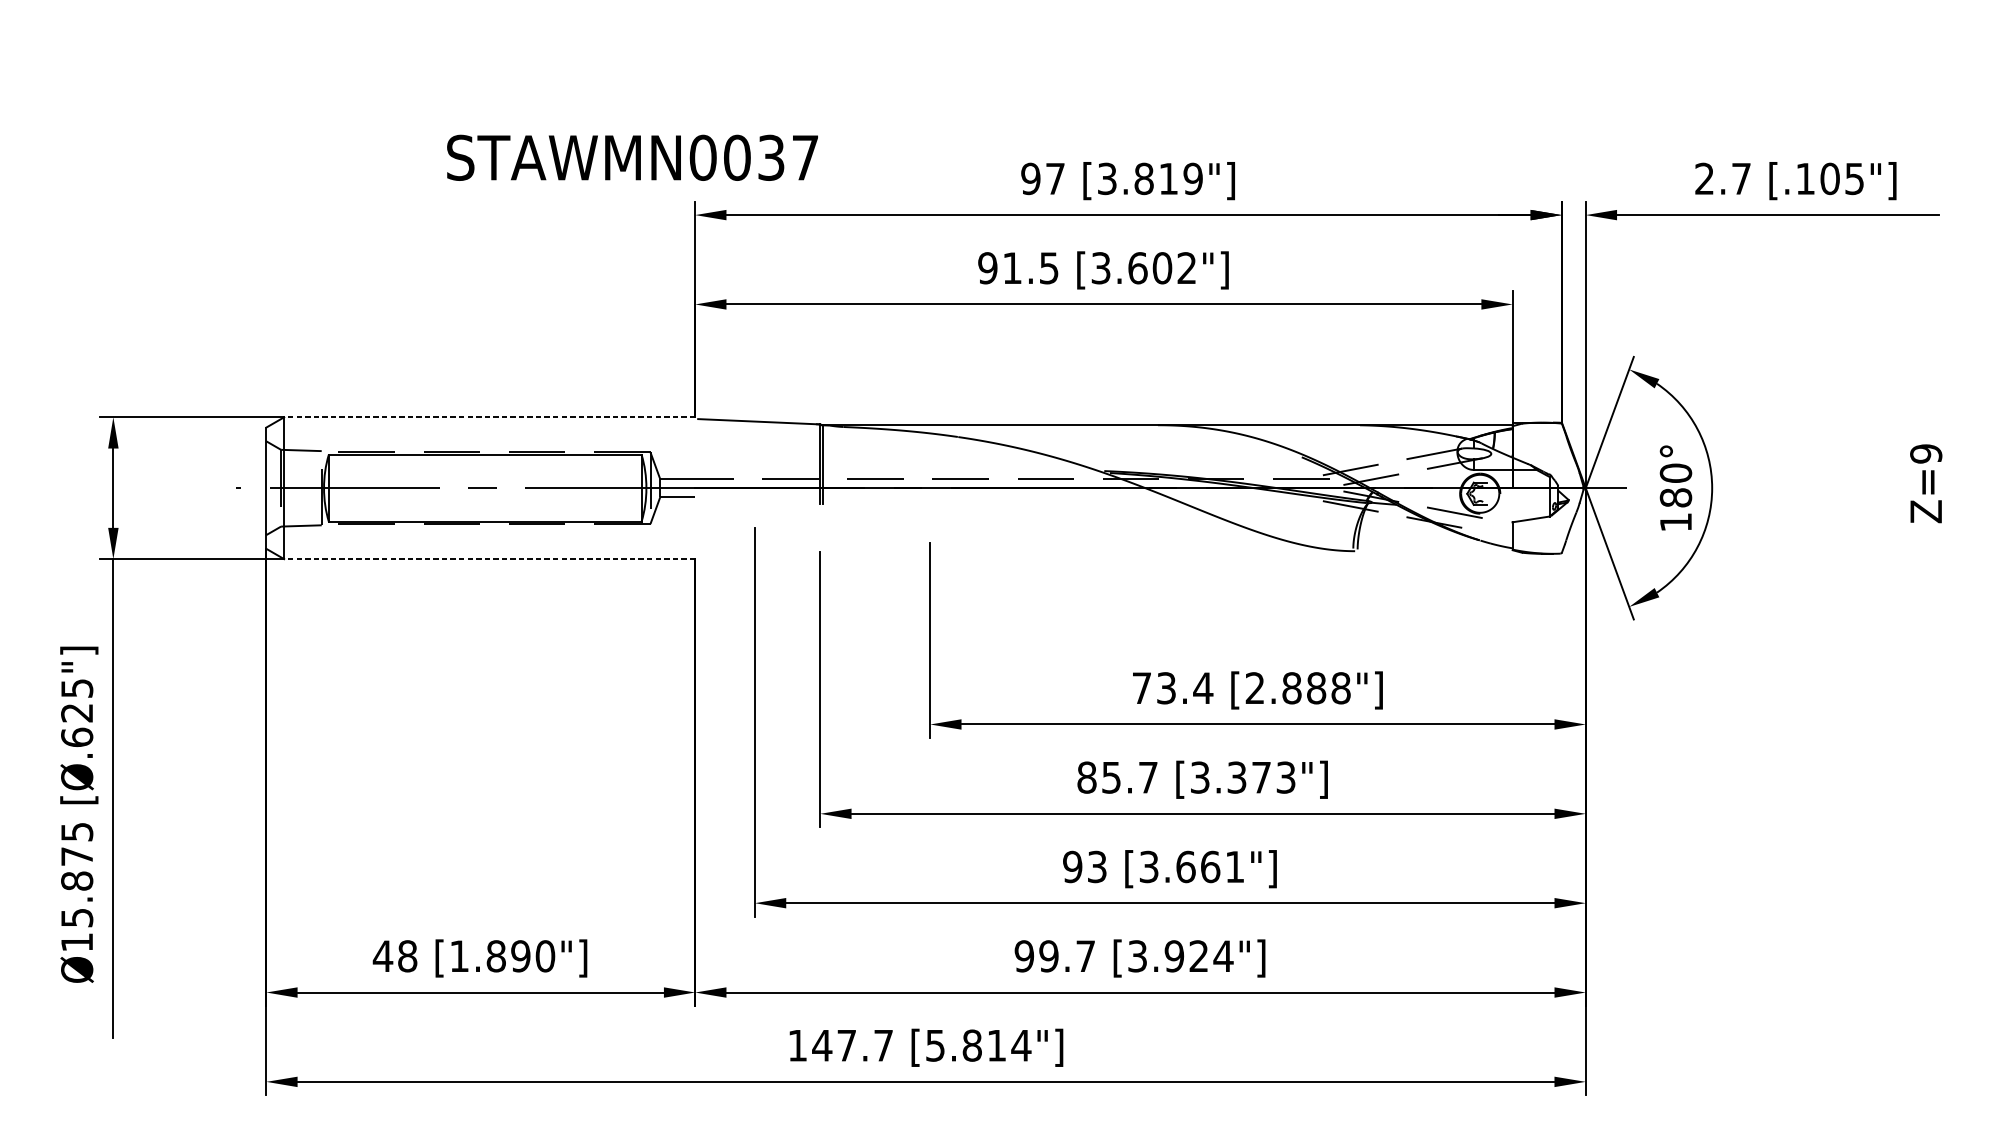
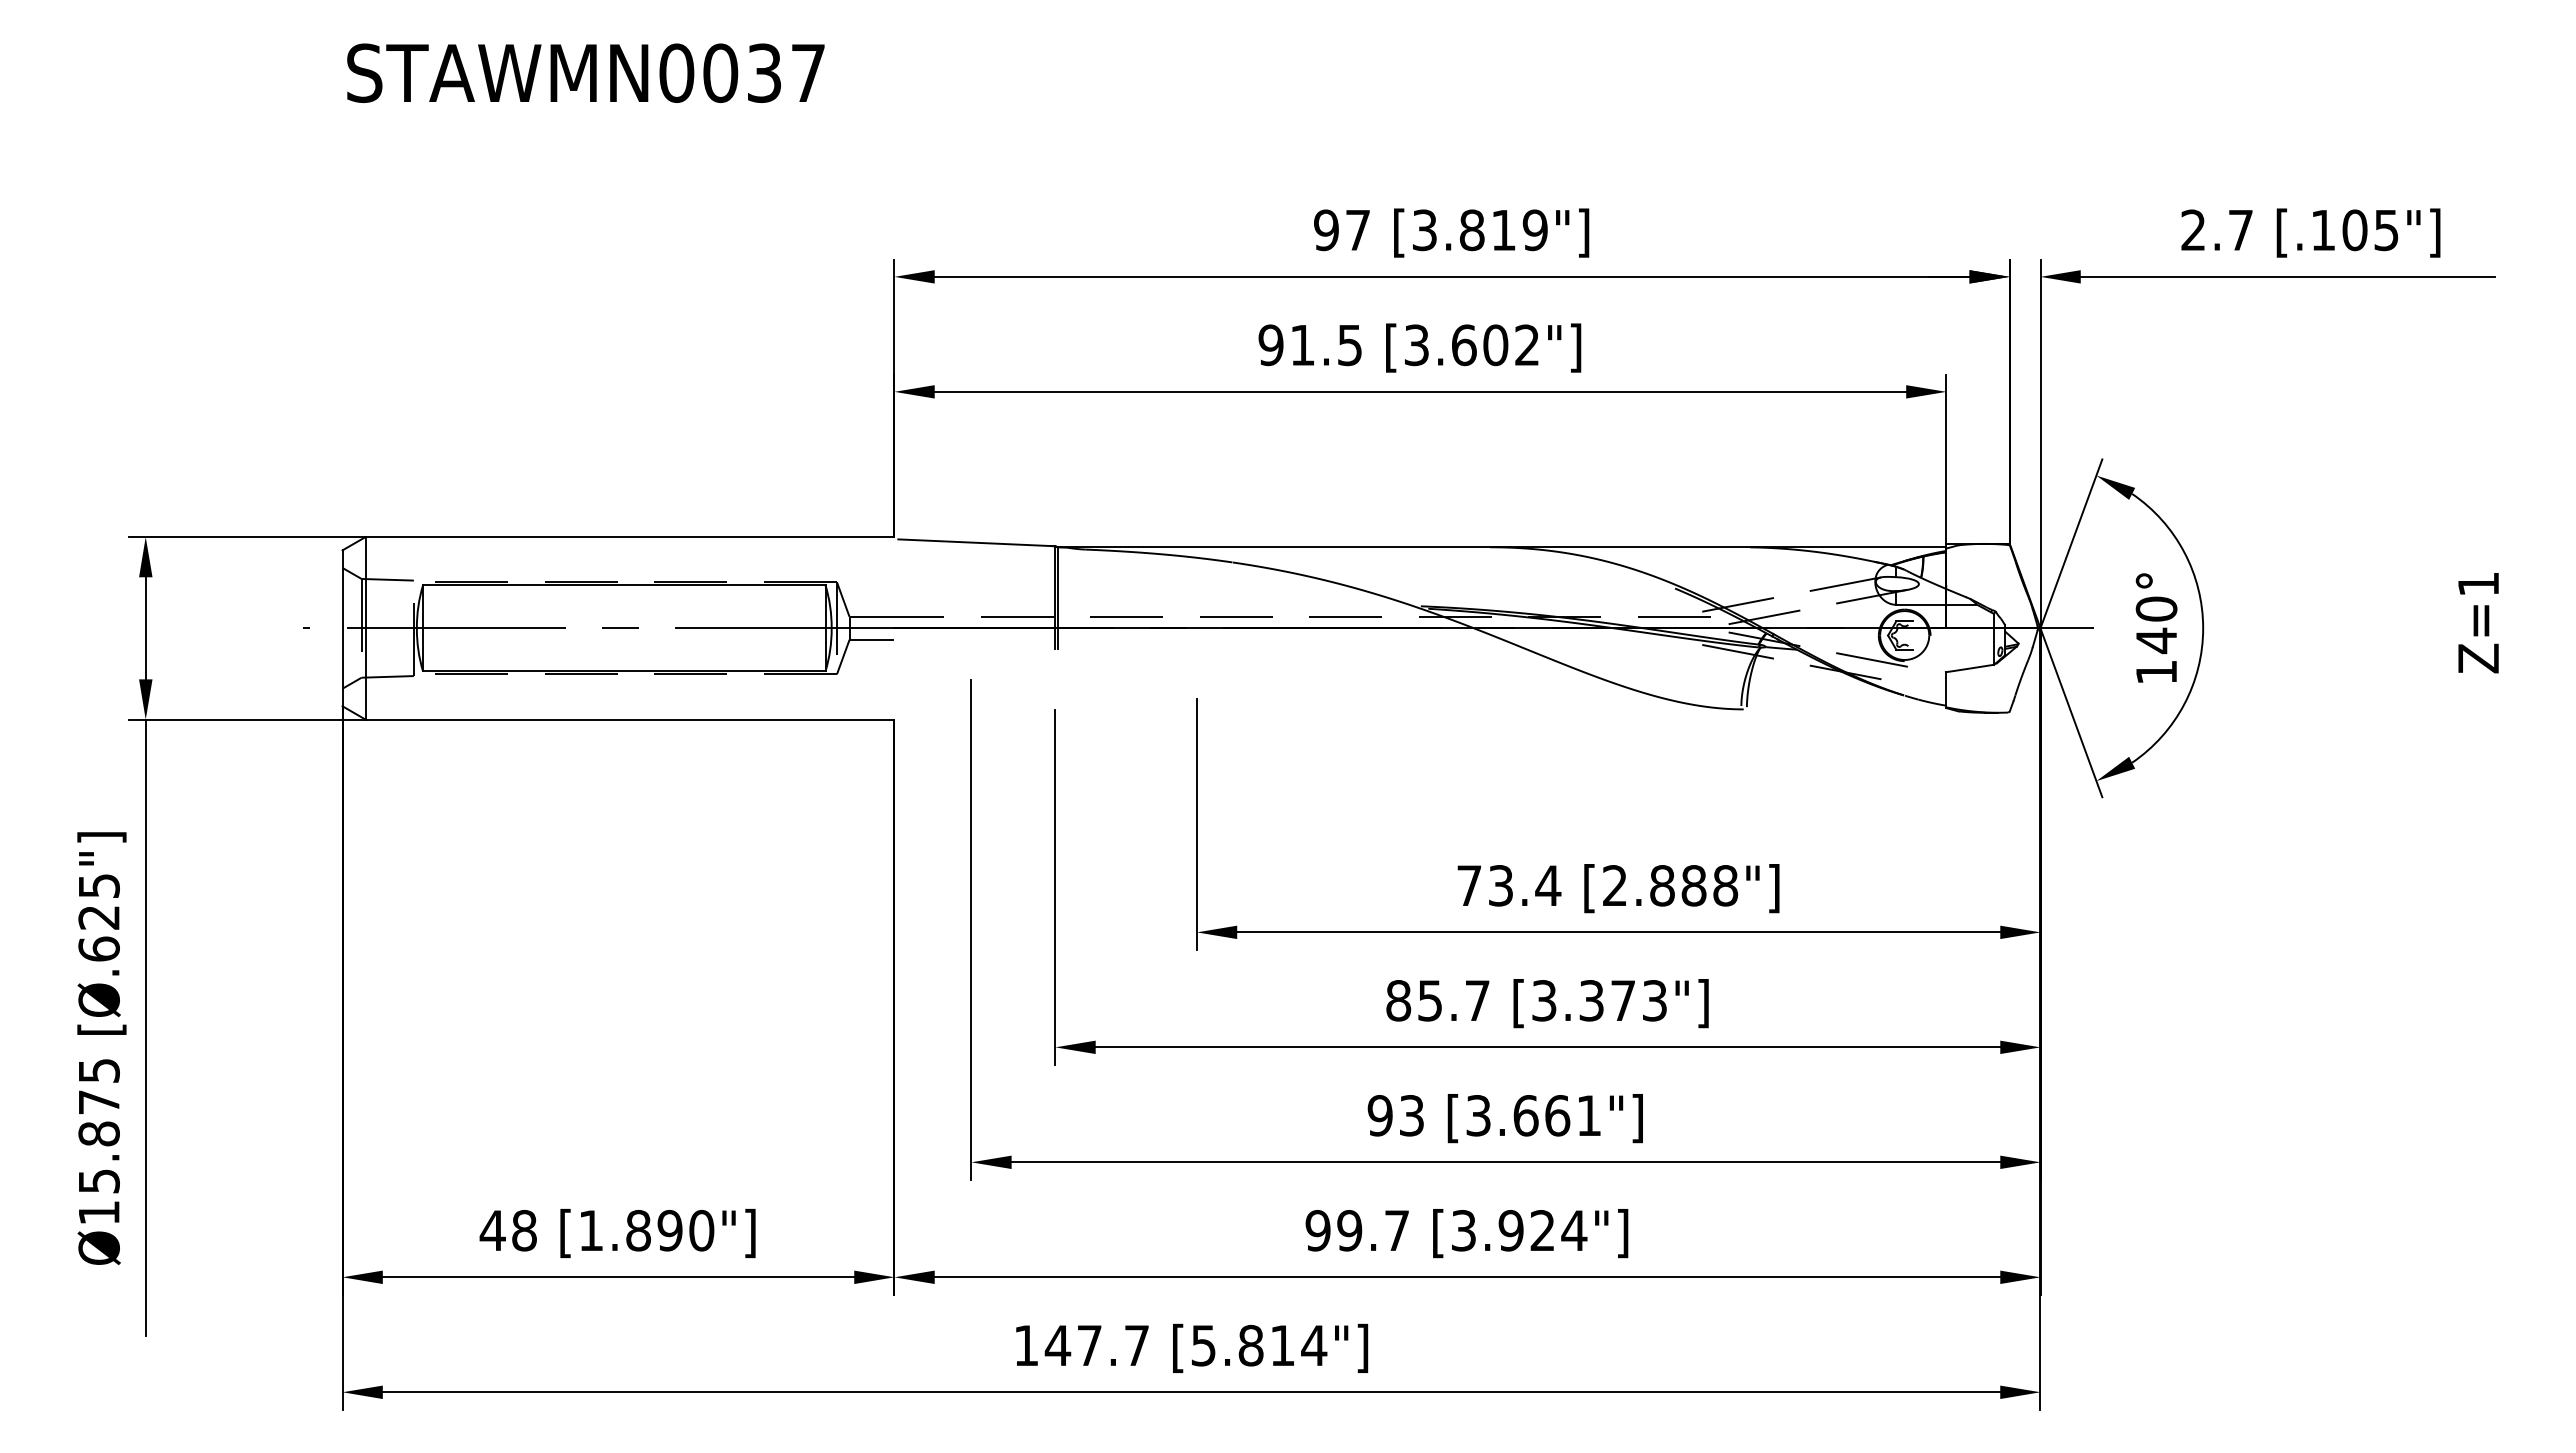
text: (632, 157) -> (585, 72), moved
line: (489, 417) -> (629, 537), dashed -> solid
text: (1926, 453) -> (2478, 583), Z=9 -> Z=1
text: (1675, 497) -> (2156, 640), 180° -> 140°
line: (489, 559) -> (629, 719), dashed -> solid

